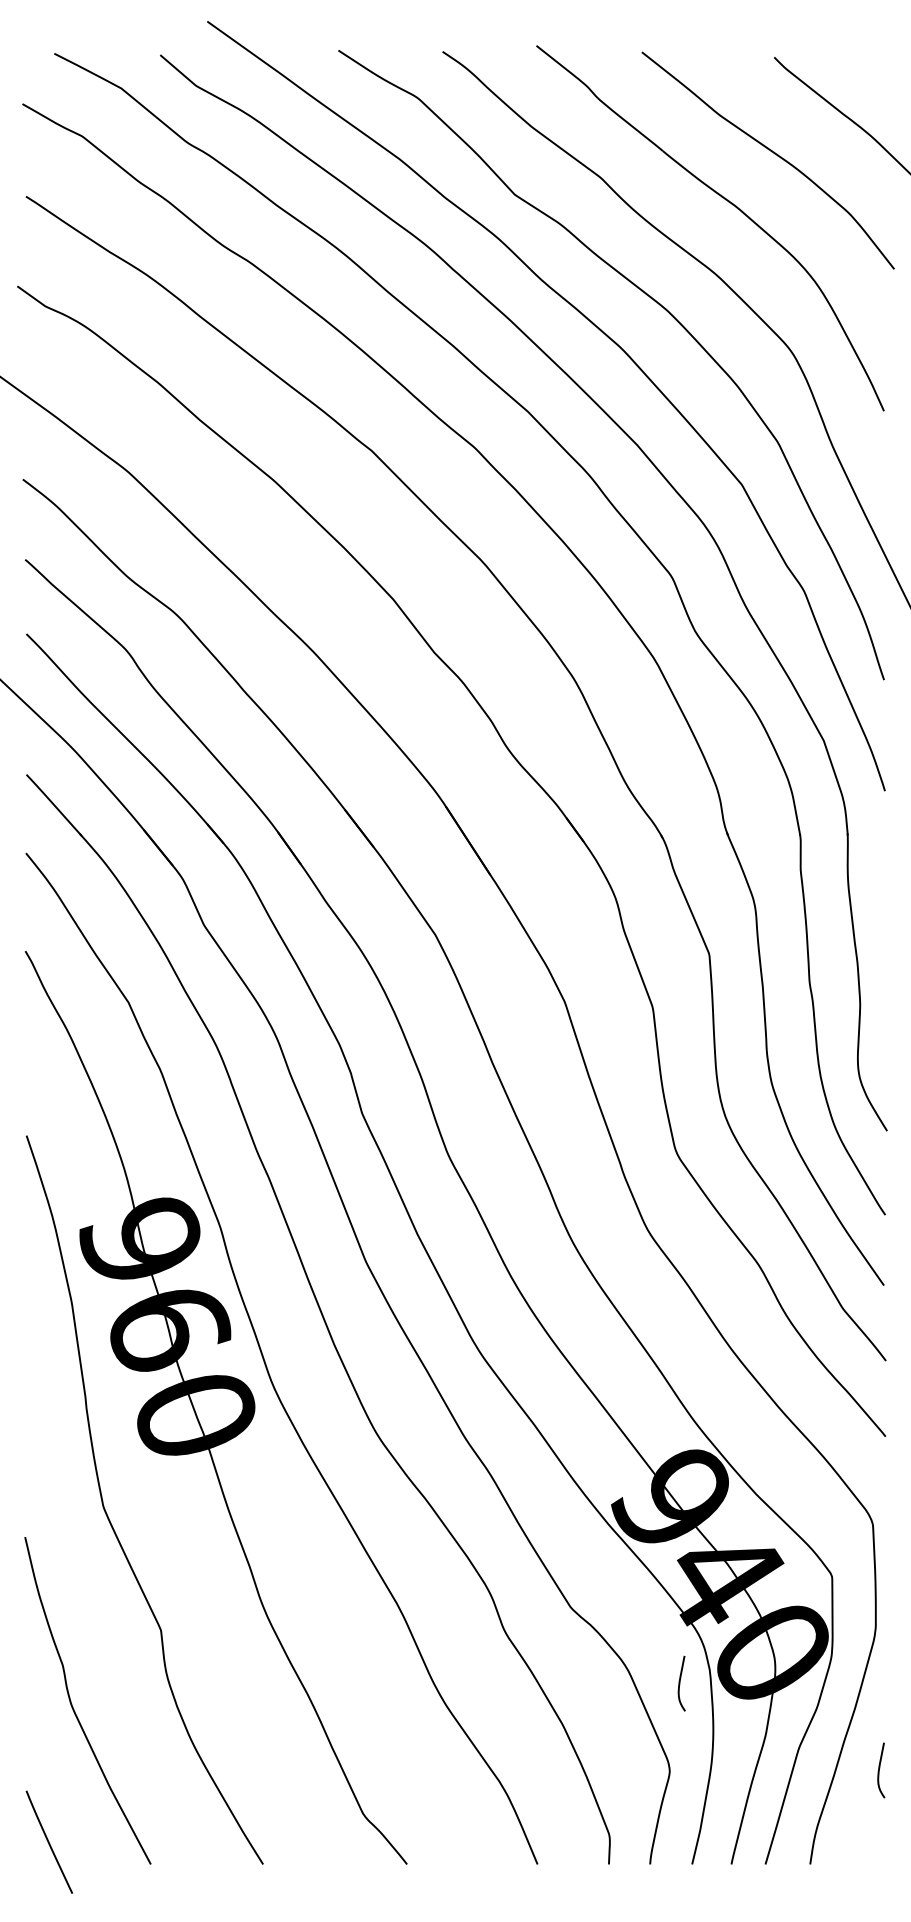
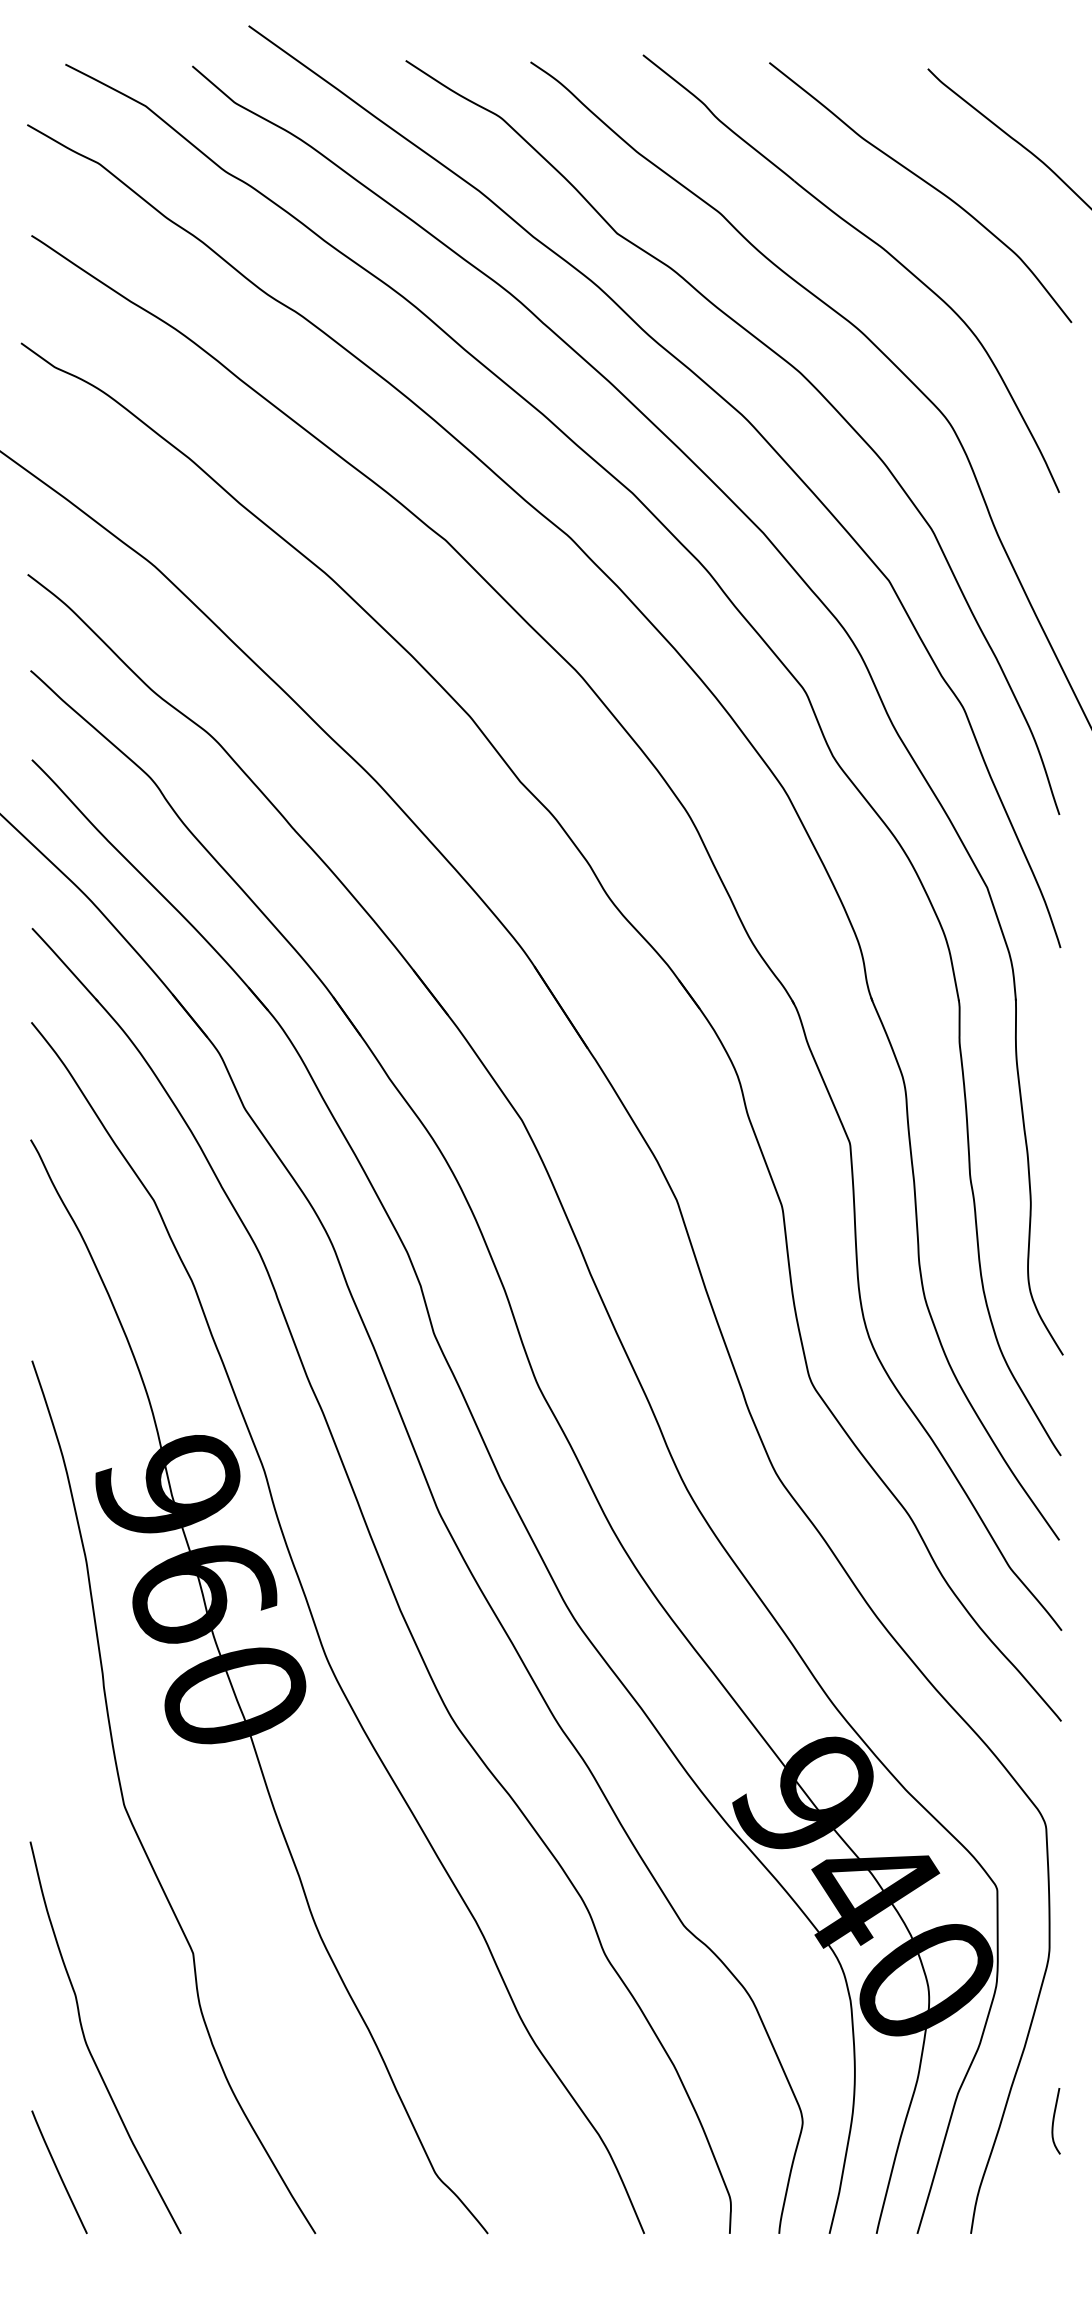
curve: (680, 1683) -> (815, 2017), removed
curve: (49, 1842) -> (59, 2172), moved

